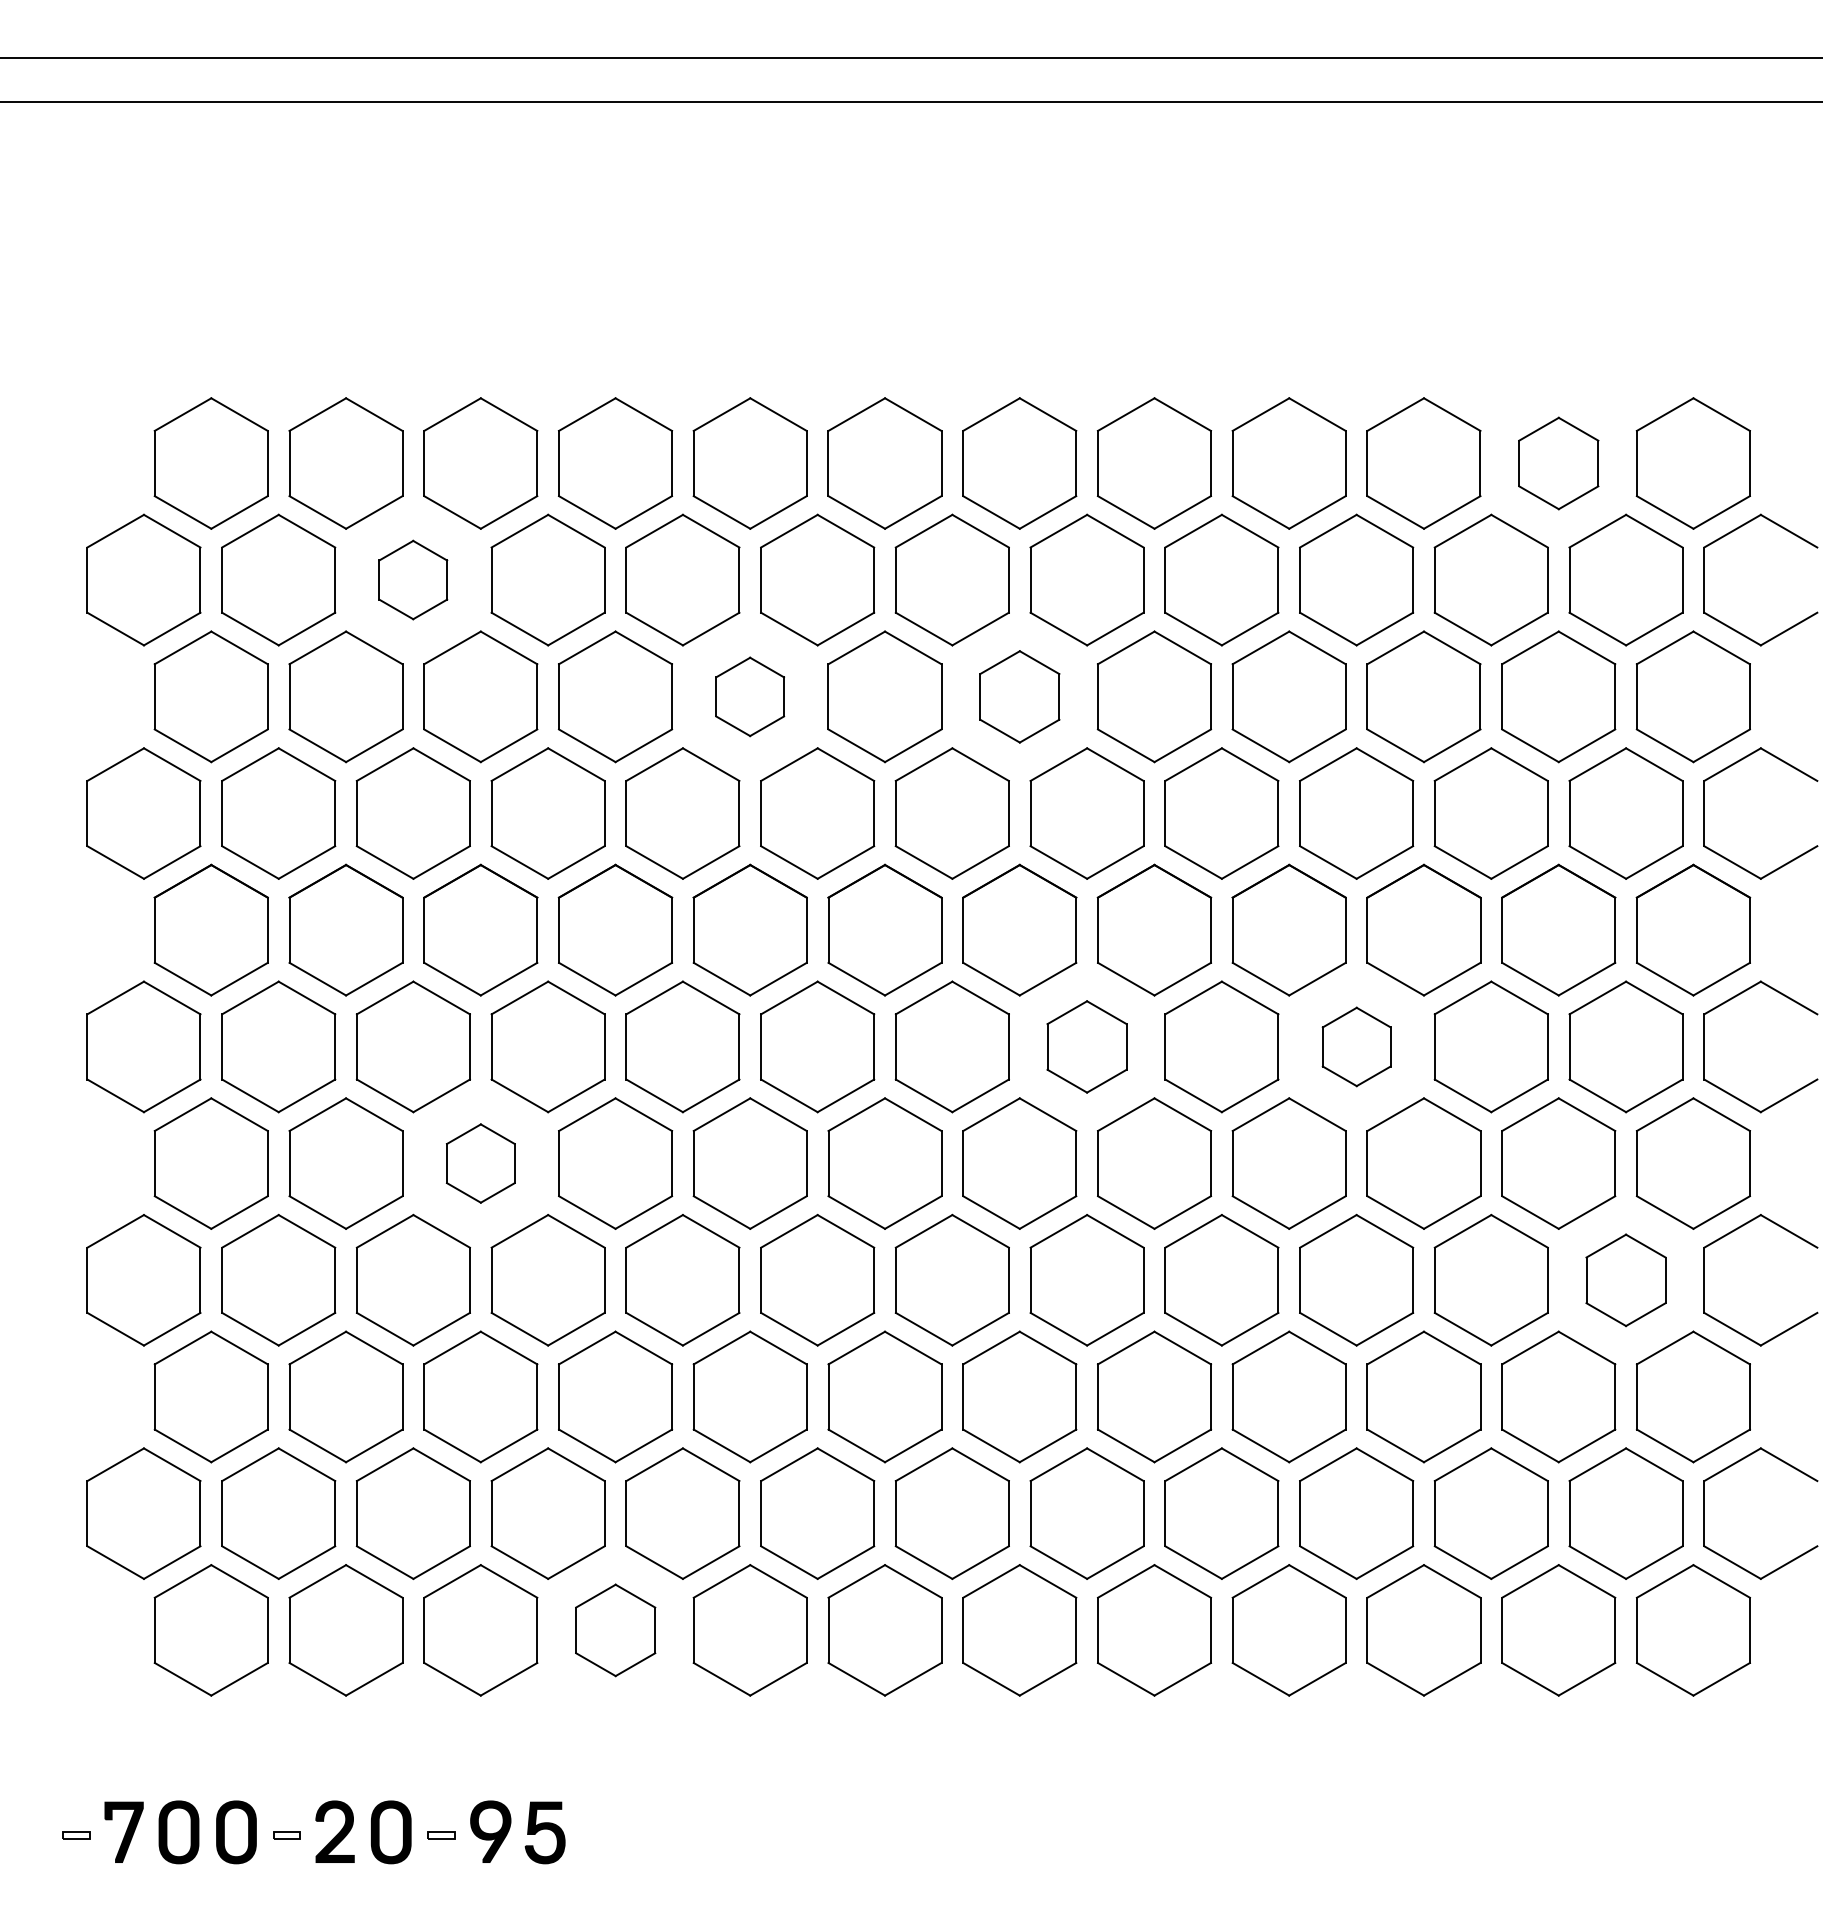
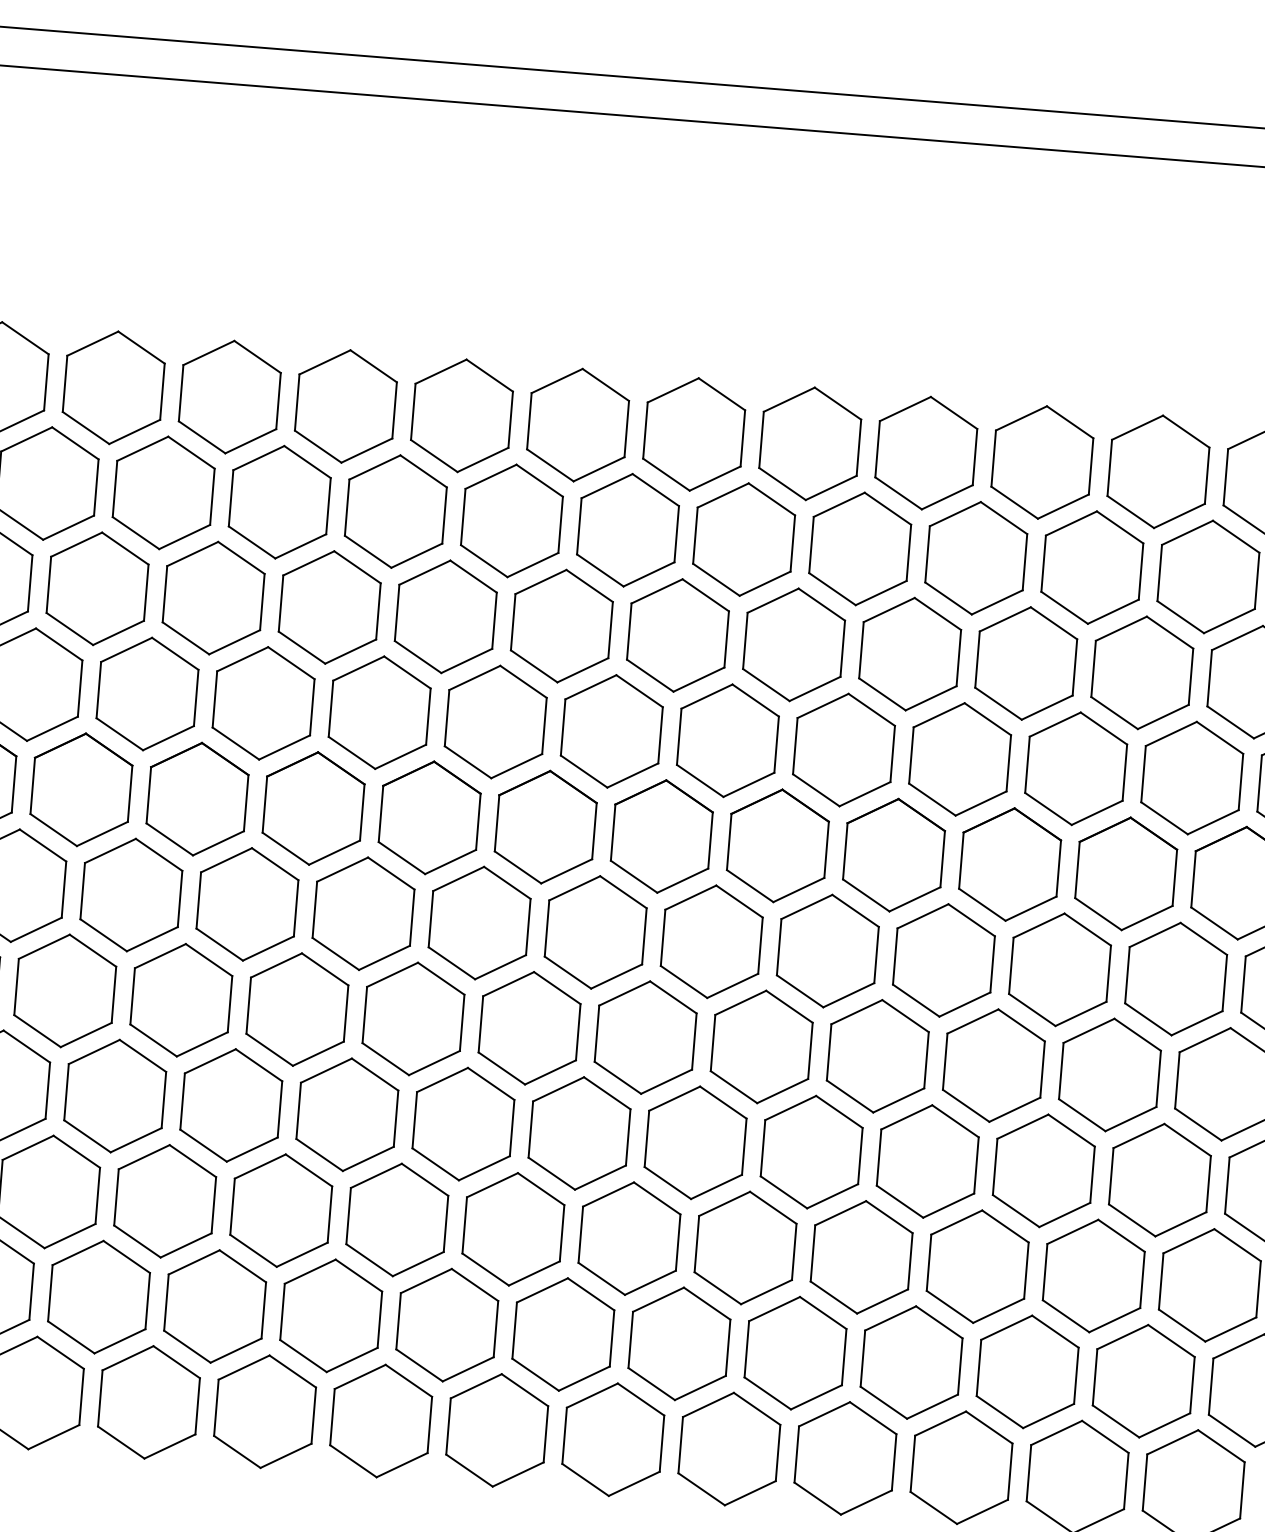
part: (1558, 463) -> (1158, 471), size x1.43
part: (412, 579) -> (162, 492), size x1.67
part: (749, 696) -> (445, 616), size x1.67
part: (1019, 696) -> (677, 635), size x1.43
part: (1086, 1046) -> (711, 941), size x1.43
part: (1356, 1046) -> (943, 960), size x1.67
part: (480, 1163) -> (181, 1000), size x1.67
part: (1625, 1280) -> (1159, 1180), size x1.43
part: (615, 1630) -> (265, 1411), size x1.43

